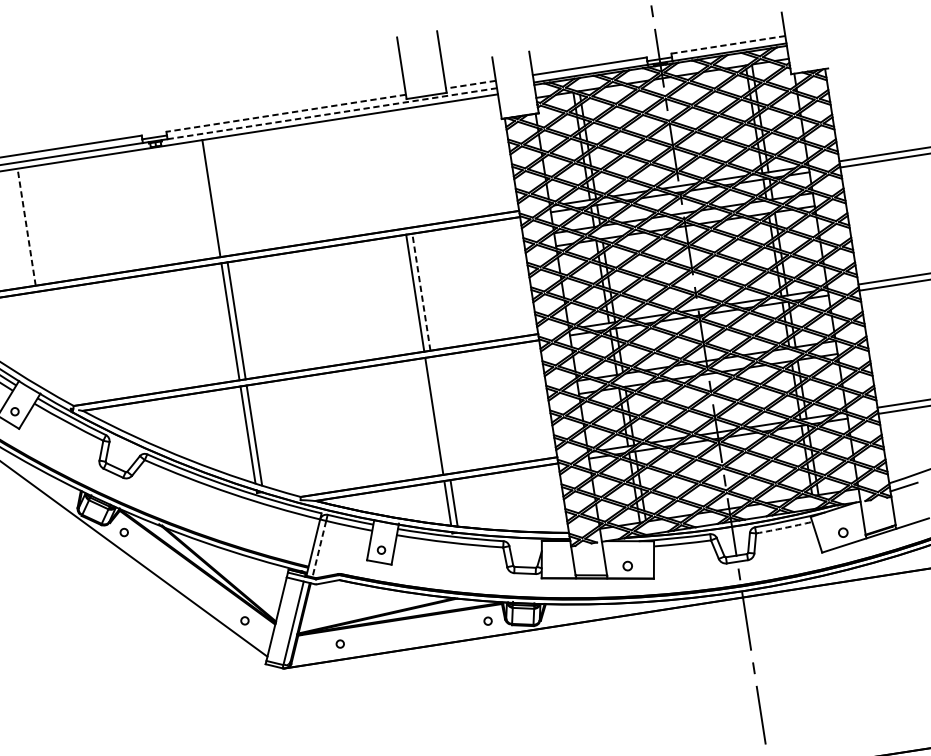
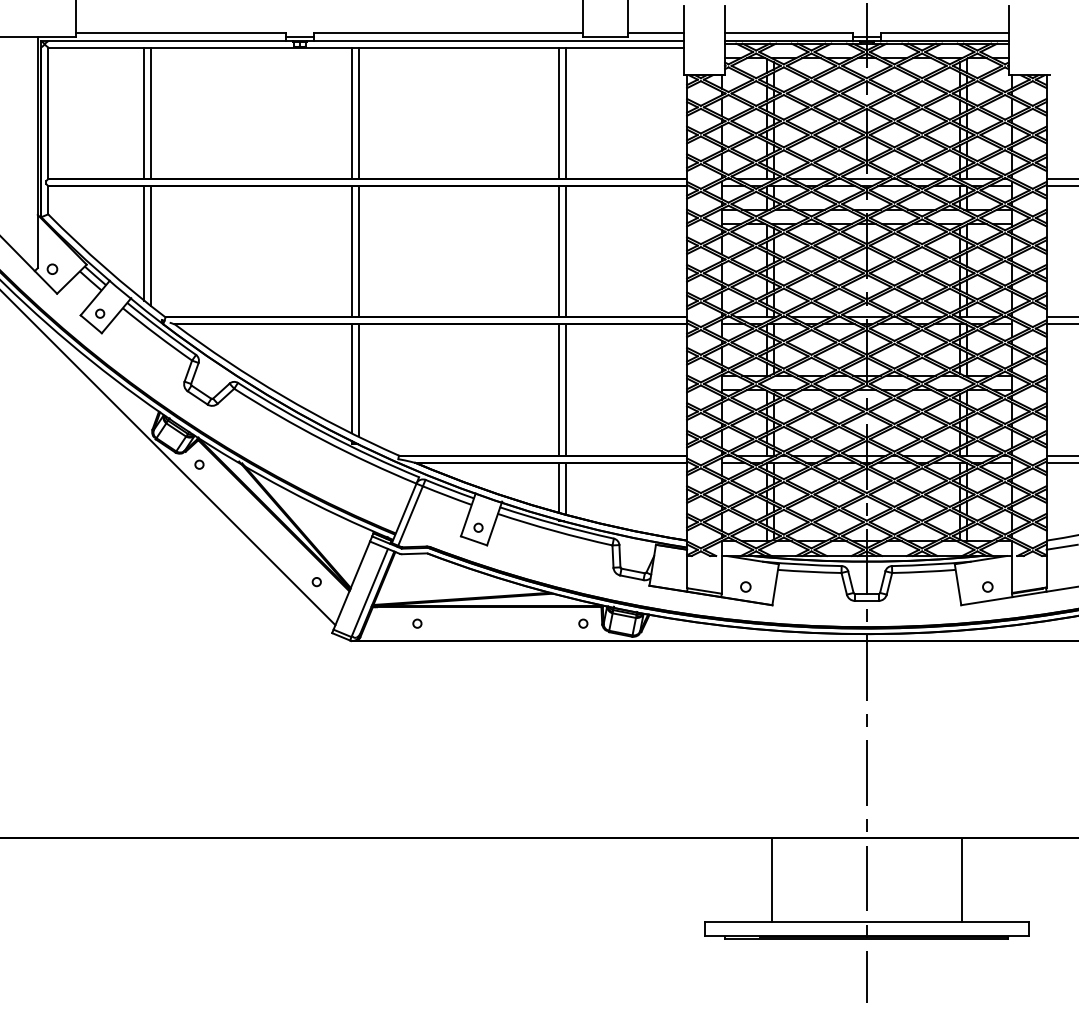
line: (728, 44) -> (944, 32), dashed -> solid
line: (470, 84) -> (655, 32), dashed -> solid
line: (285, 113) -> (447, 32), dashed -> solid
line: (332, 113) -> (498, 40), dashed -> solid
line: (402, 169) -> (566, 113), added
line: (396, 170) -> (559, 113), added
line: (217, 197) -> (358, 113), added
line: (33, 226) -> (151, 113), added
line: (26, 227) -> (144, 113), dashed -> solid
line: (421, 291) -> (566, 251), dashed -> solid
line: (44, 343) -> (144, 243), added
line: (51, 344) -> (151, 246), added
line: (440, 414) -> (566, 389), added
arc: (783, 527) -> (923, 571), dashed -> solid
line: (319, 549) -> (410, 516), dashed -> solid

